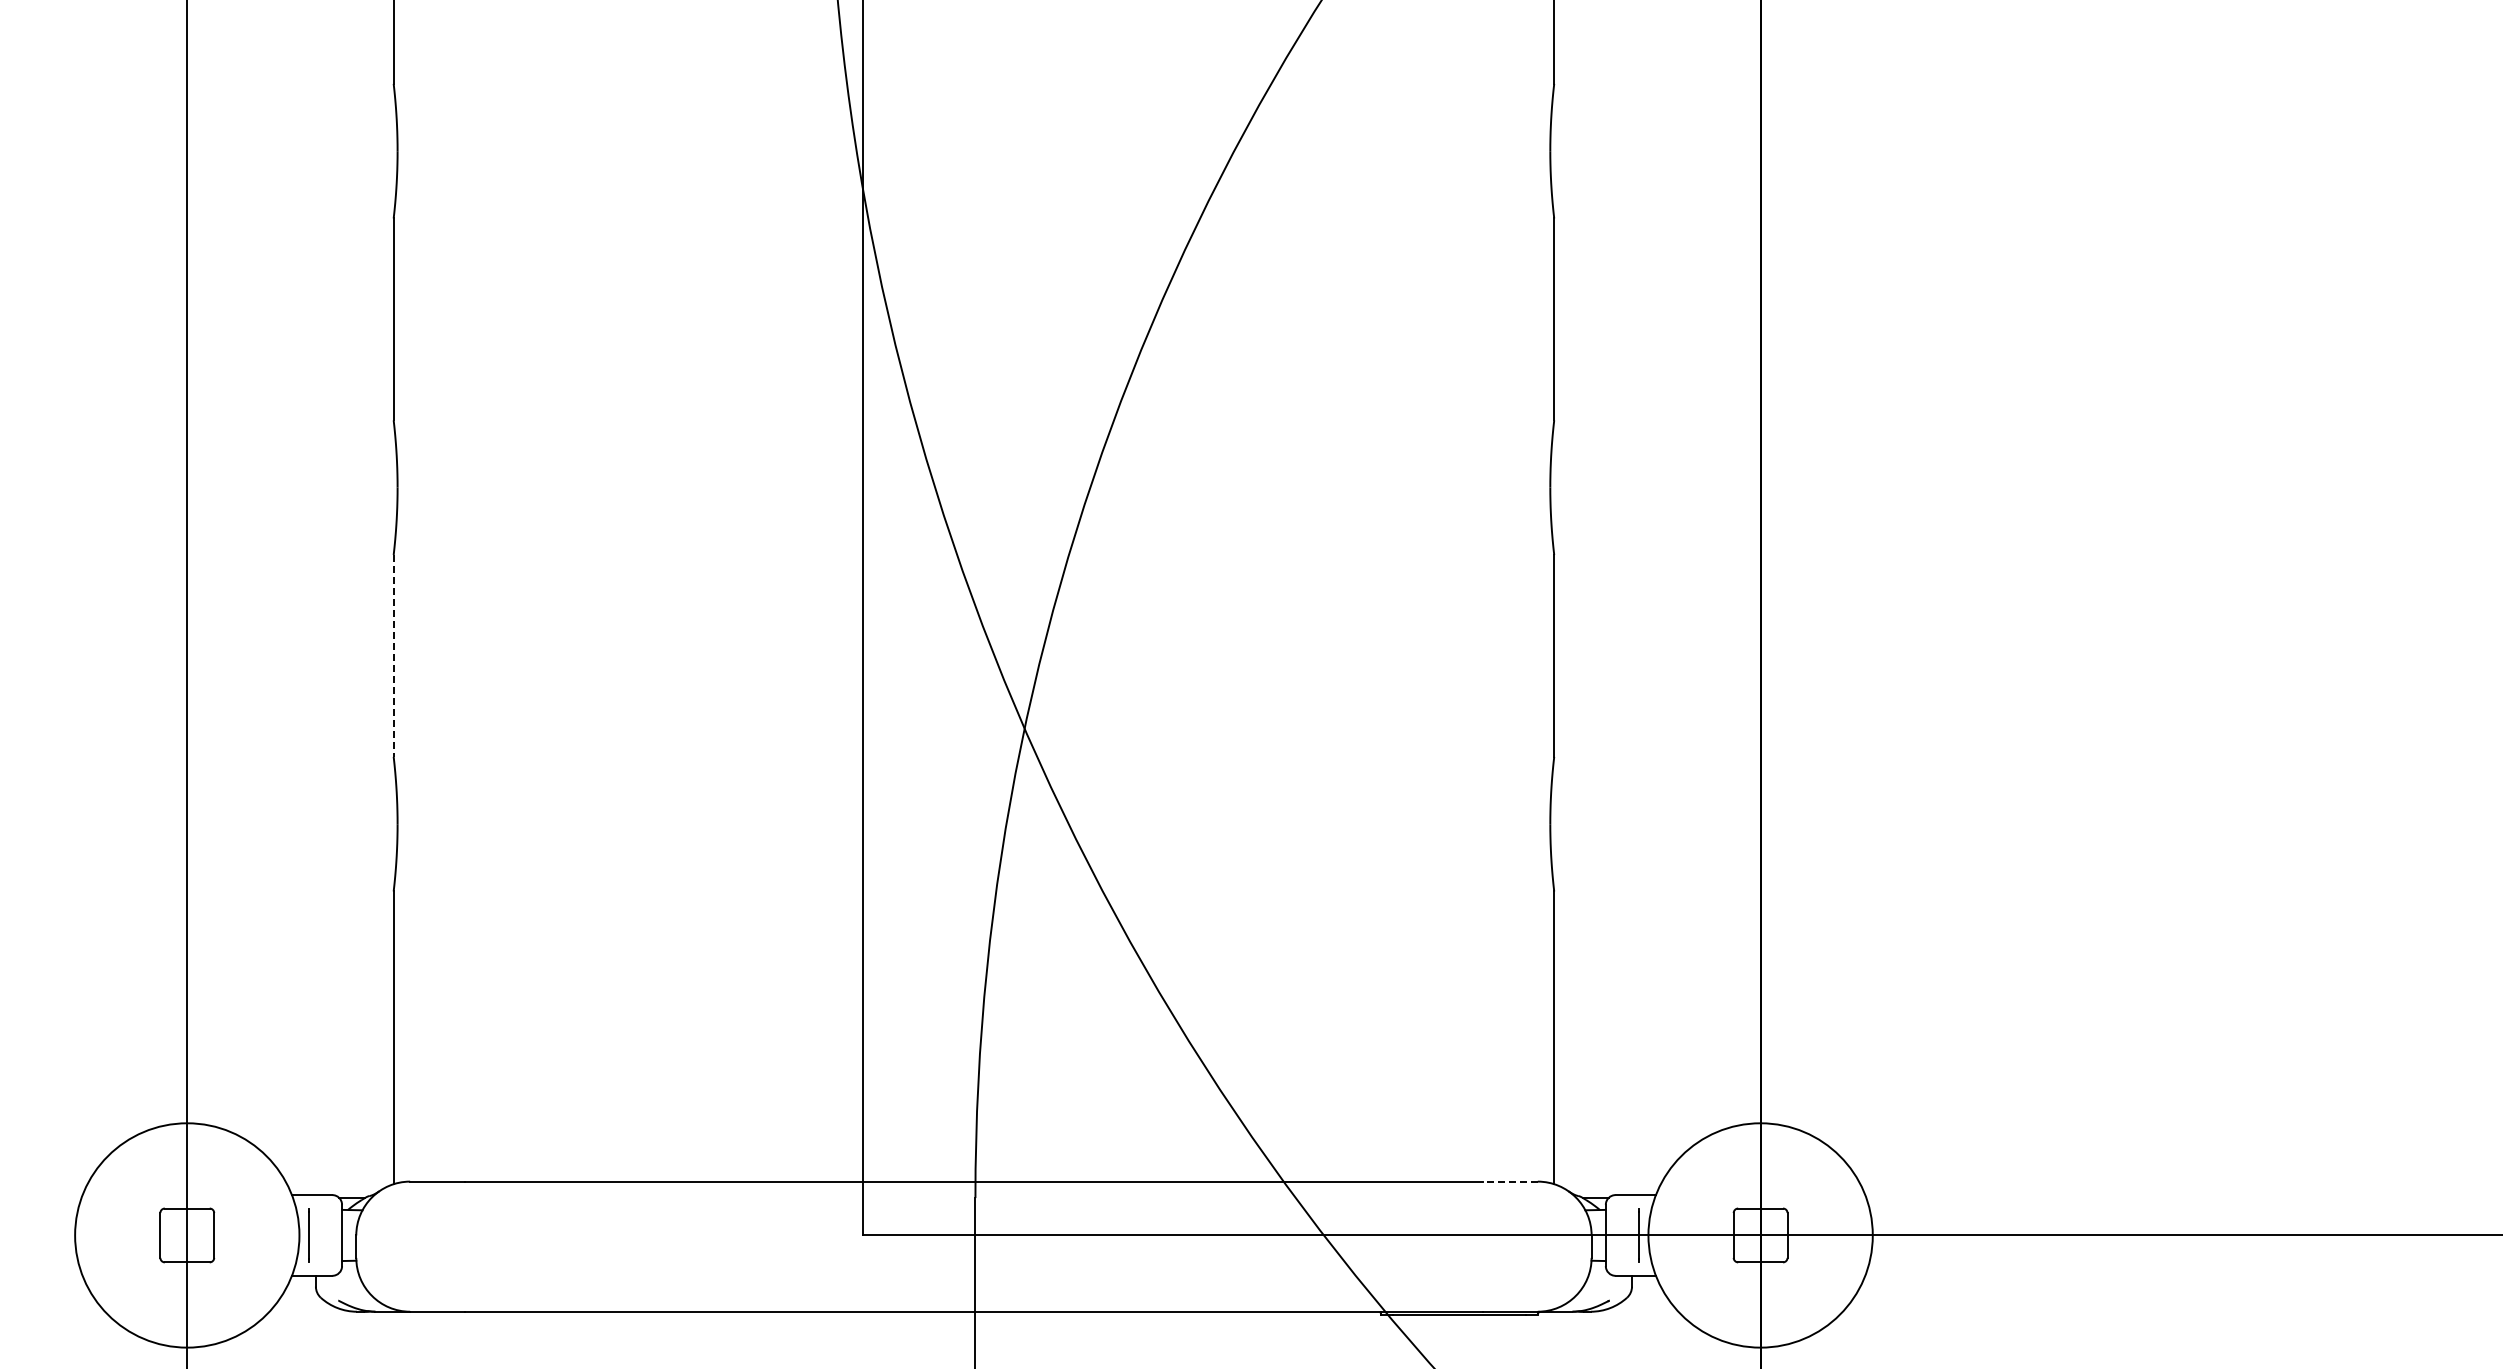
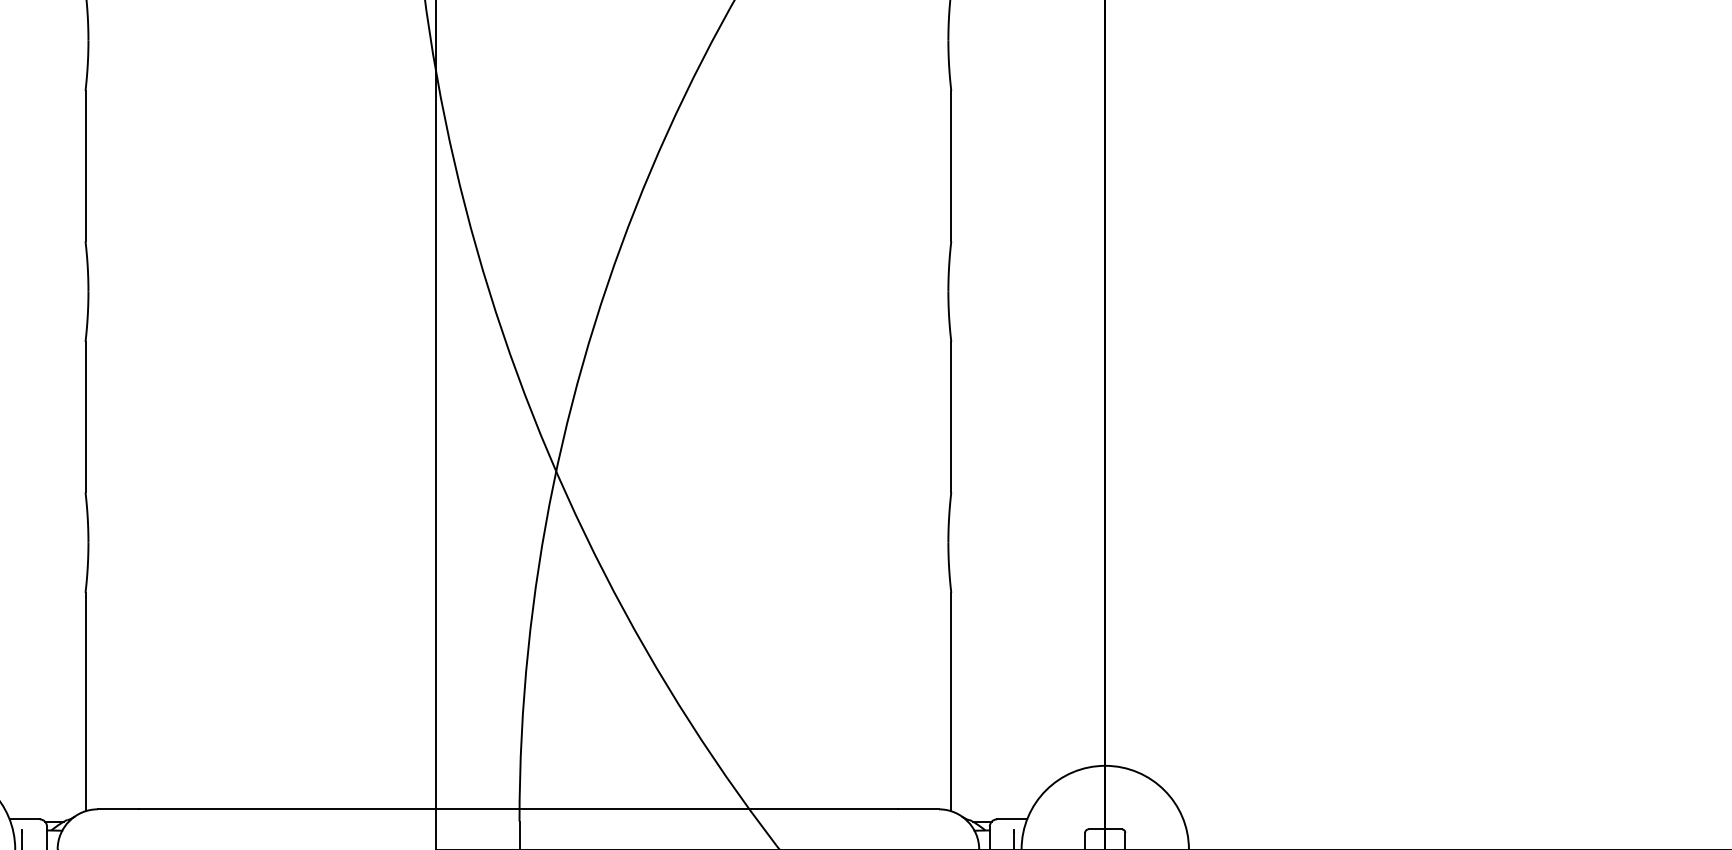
line: (393, 655) -> (85, 416), dashed -> solid
line: (1509, 1181) -> (917, 809), dashed -> solid

